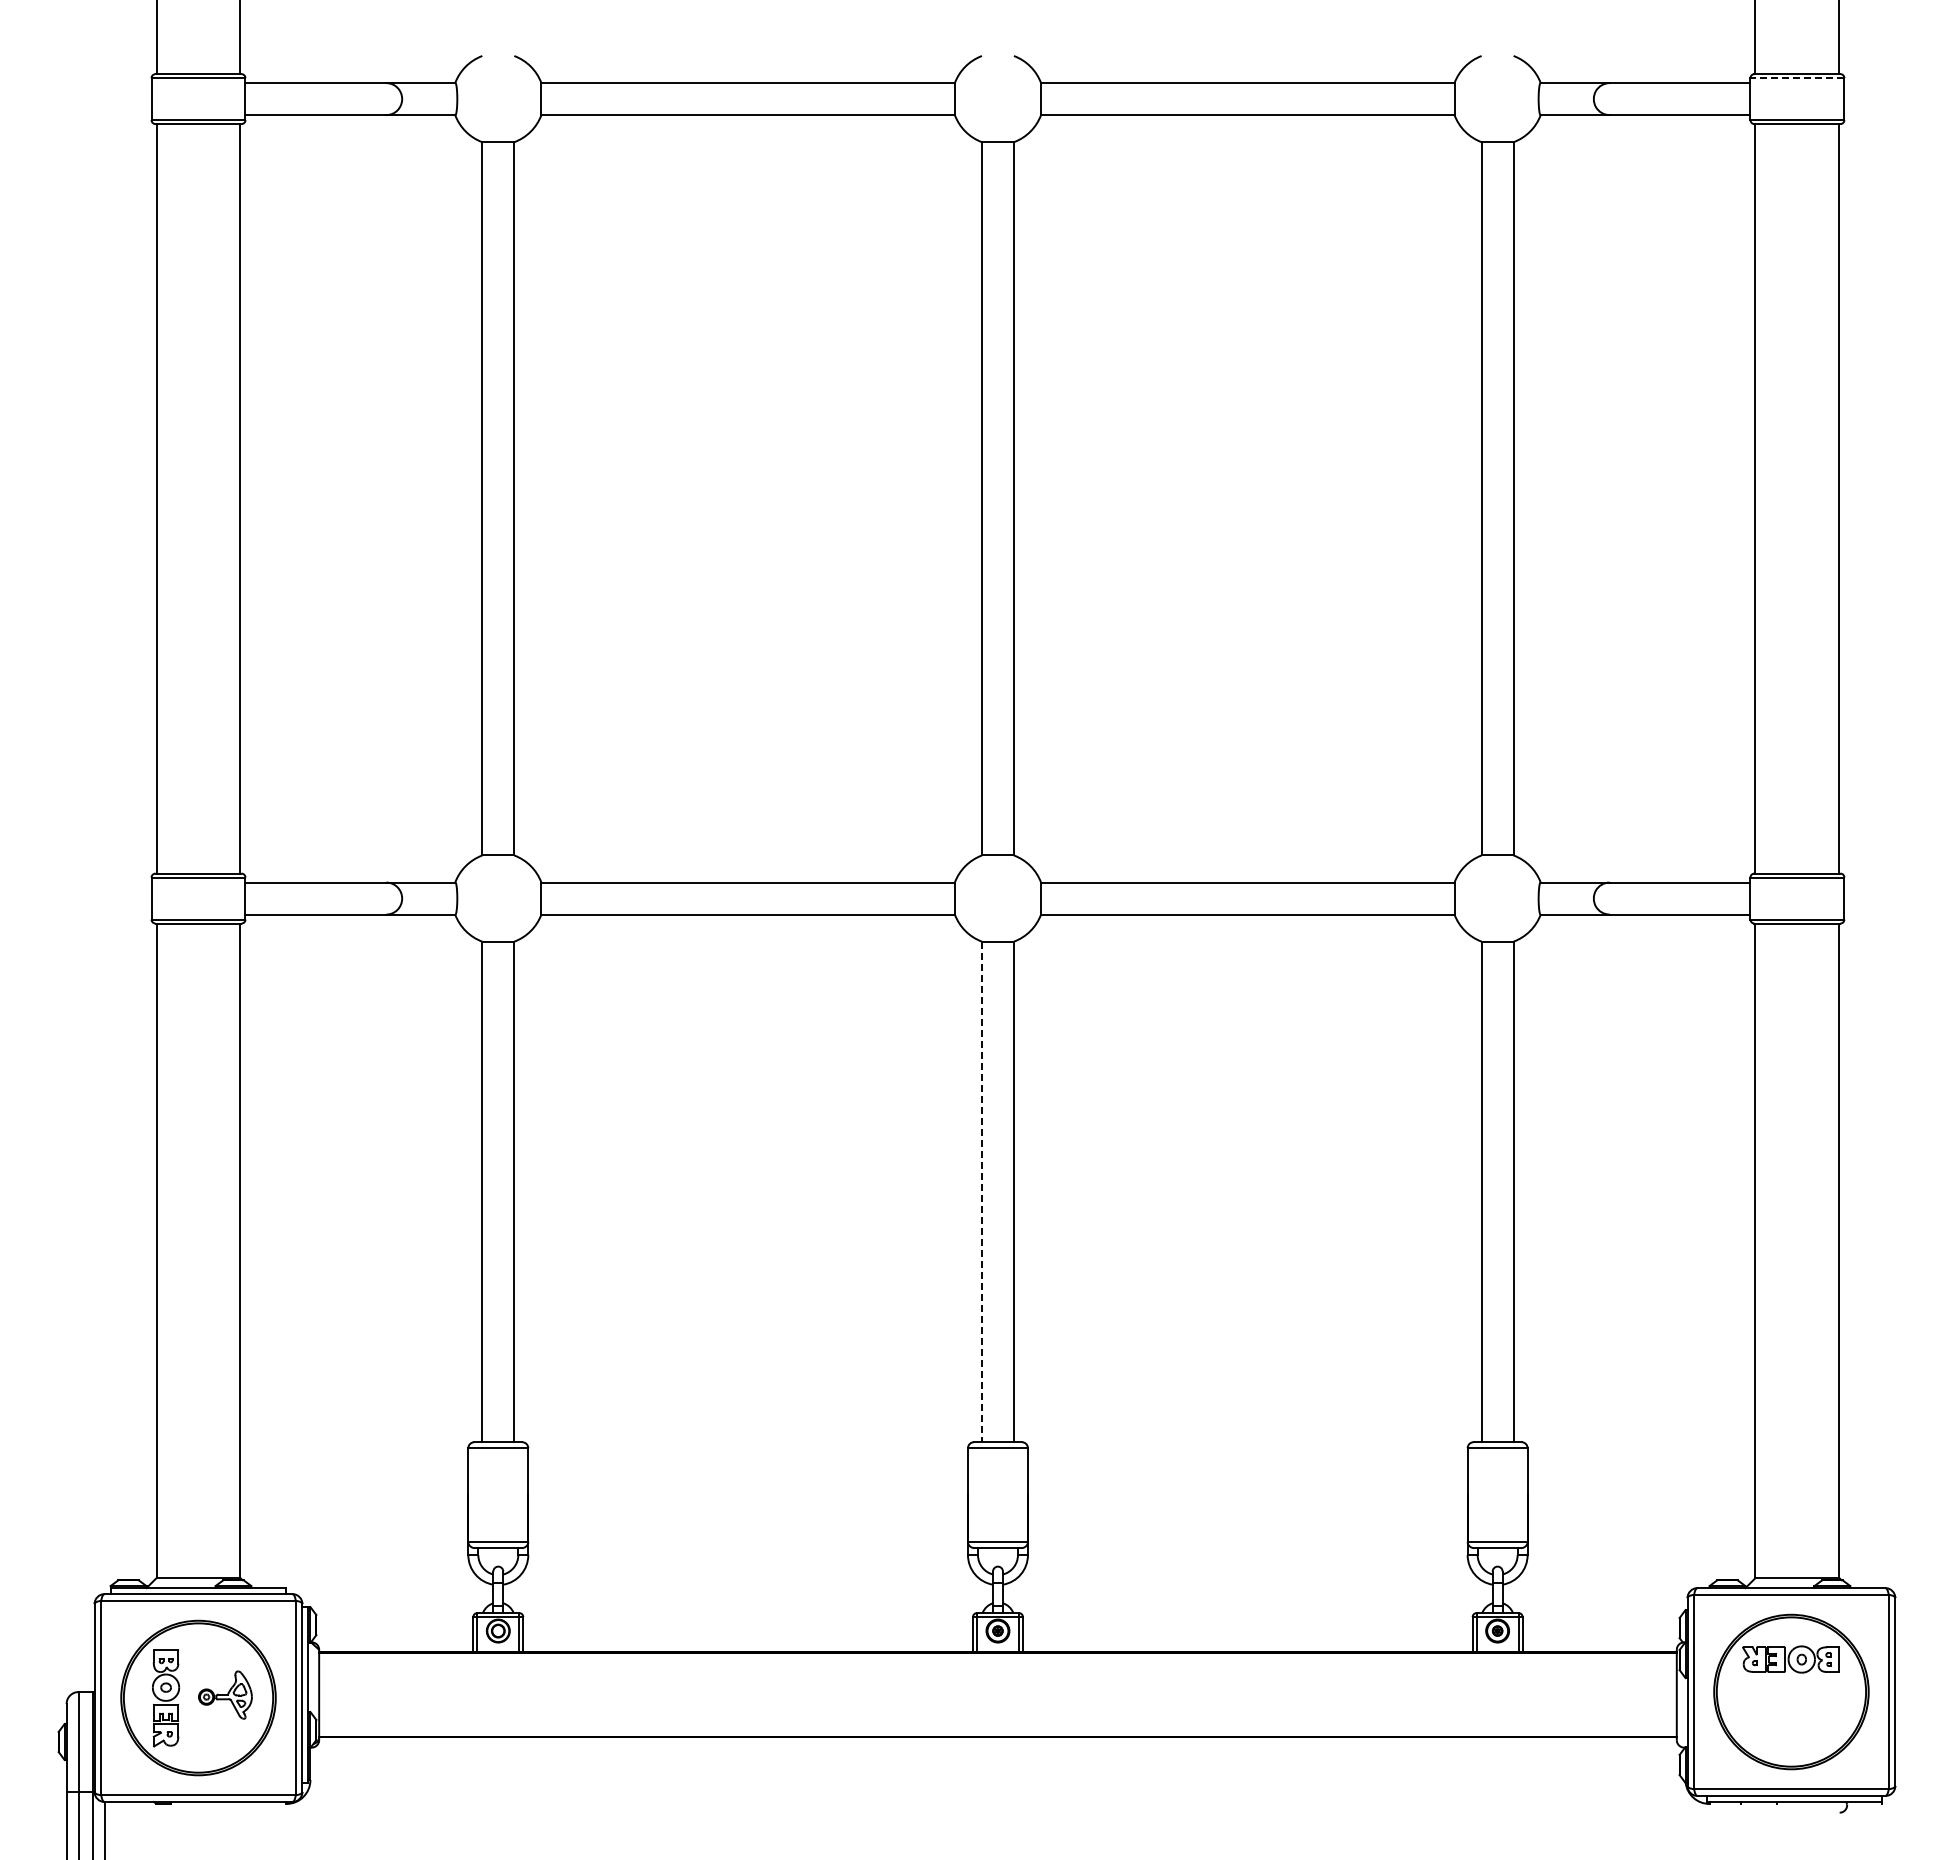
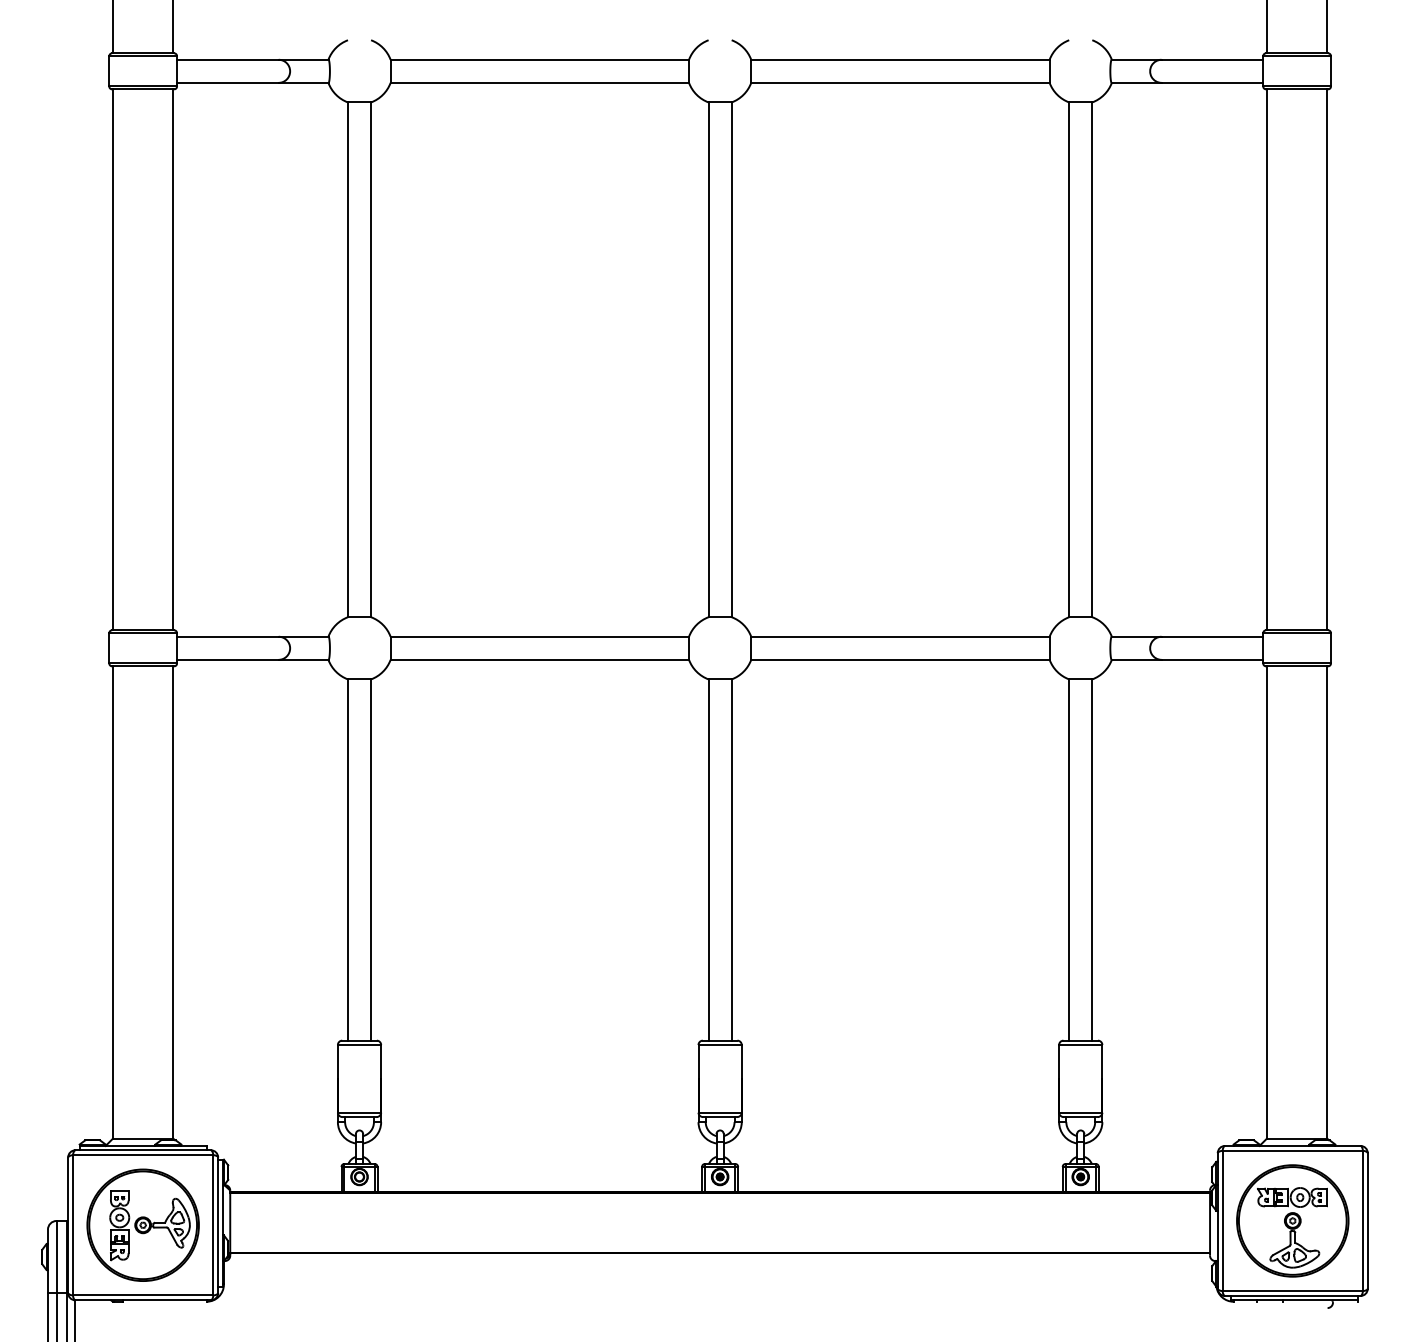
line: (1797, 78) -> (1297, 56), dashed -> solid
line: (981, 1192) -> (708, 860), dashed -> solid
part: (225, 1694) -> (162, 1222), size x1.43
part: (1793, 1718) -> (1294, 1240), added

